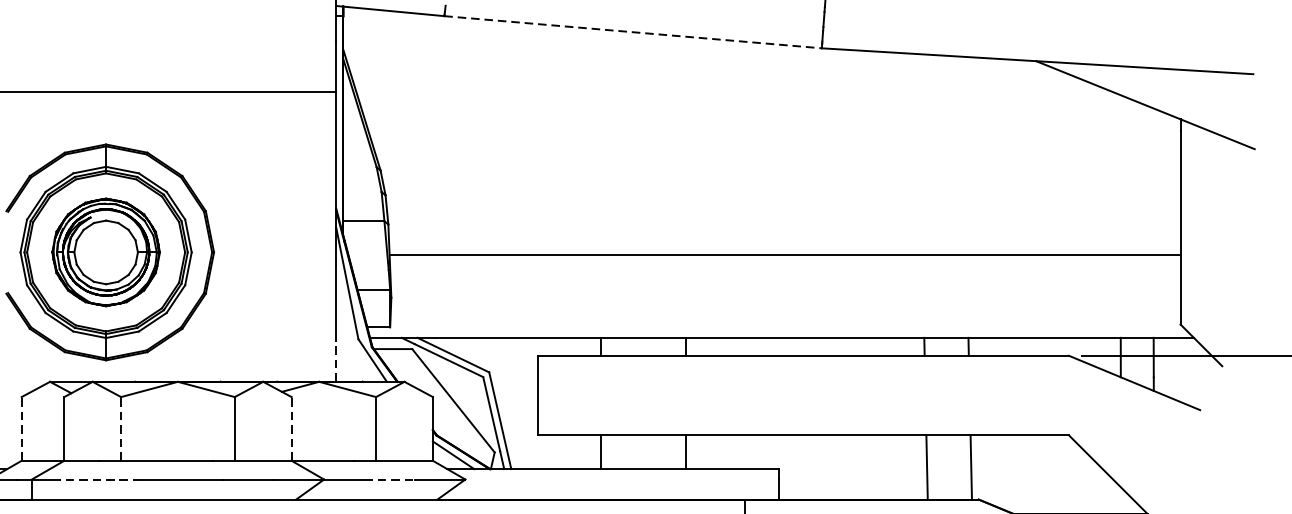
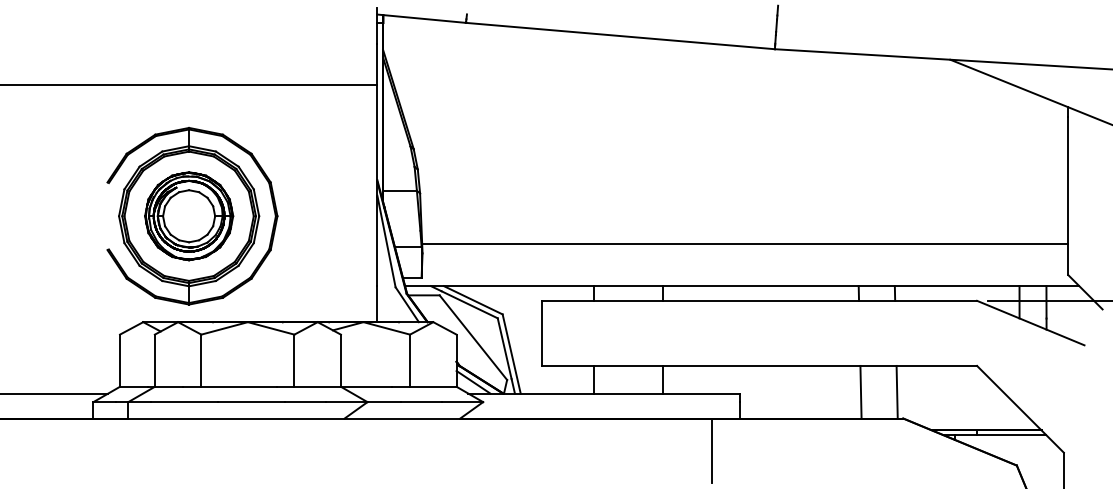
line: (633, 32) -> (620, 36), dashed -> solid
line: (785, 255) -> (745, 243), moved
line: (336, 359) -> (377, 303), dashed -> solid
line: (22, 428) -> (120, 360), dashed -> solid
line: (121, 428) -> (201, 360), dashed -> solid
line: (291, 428) -> (340, 360), dashed -> solid
line: (100, 479) -> (184, 402), dashed -> solid
line: (390, 479) -> (421, 402), dashed -> solid

